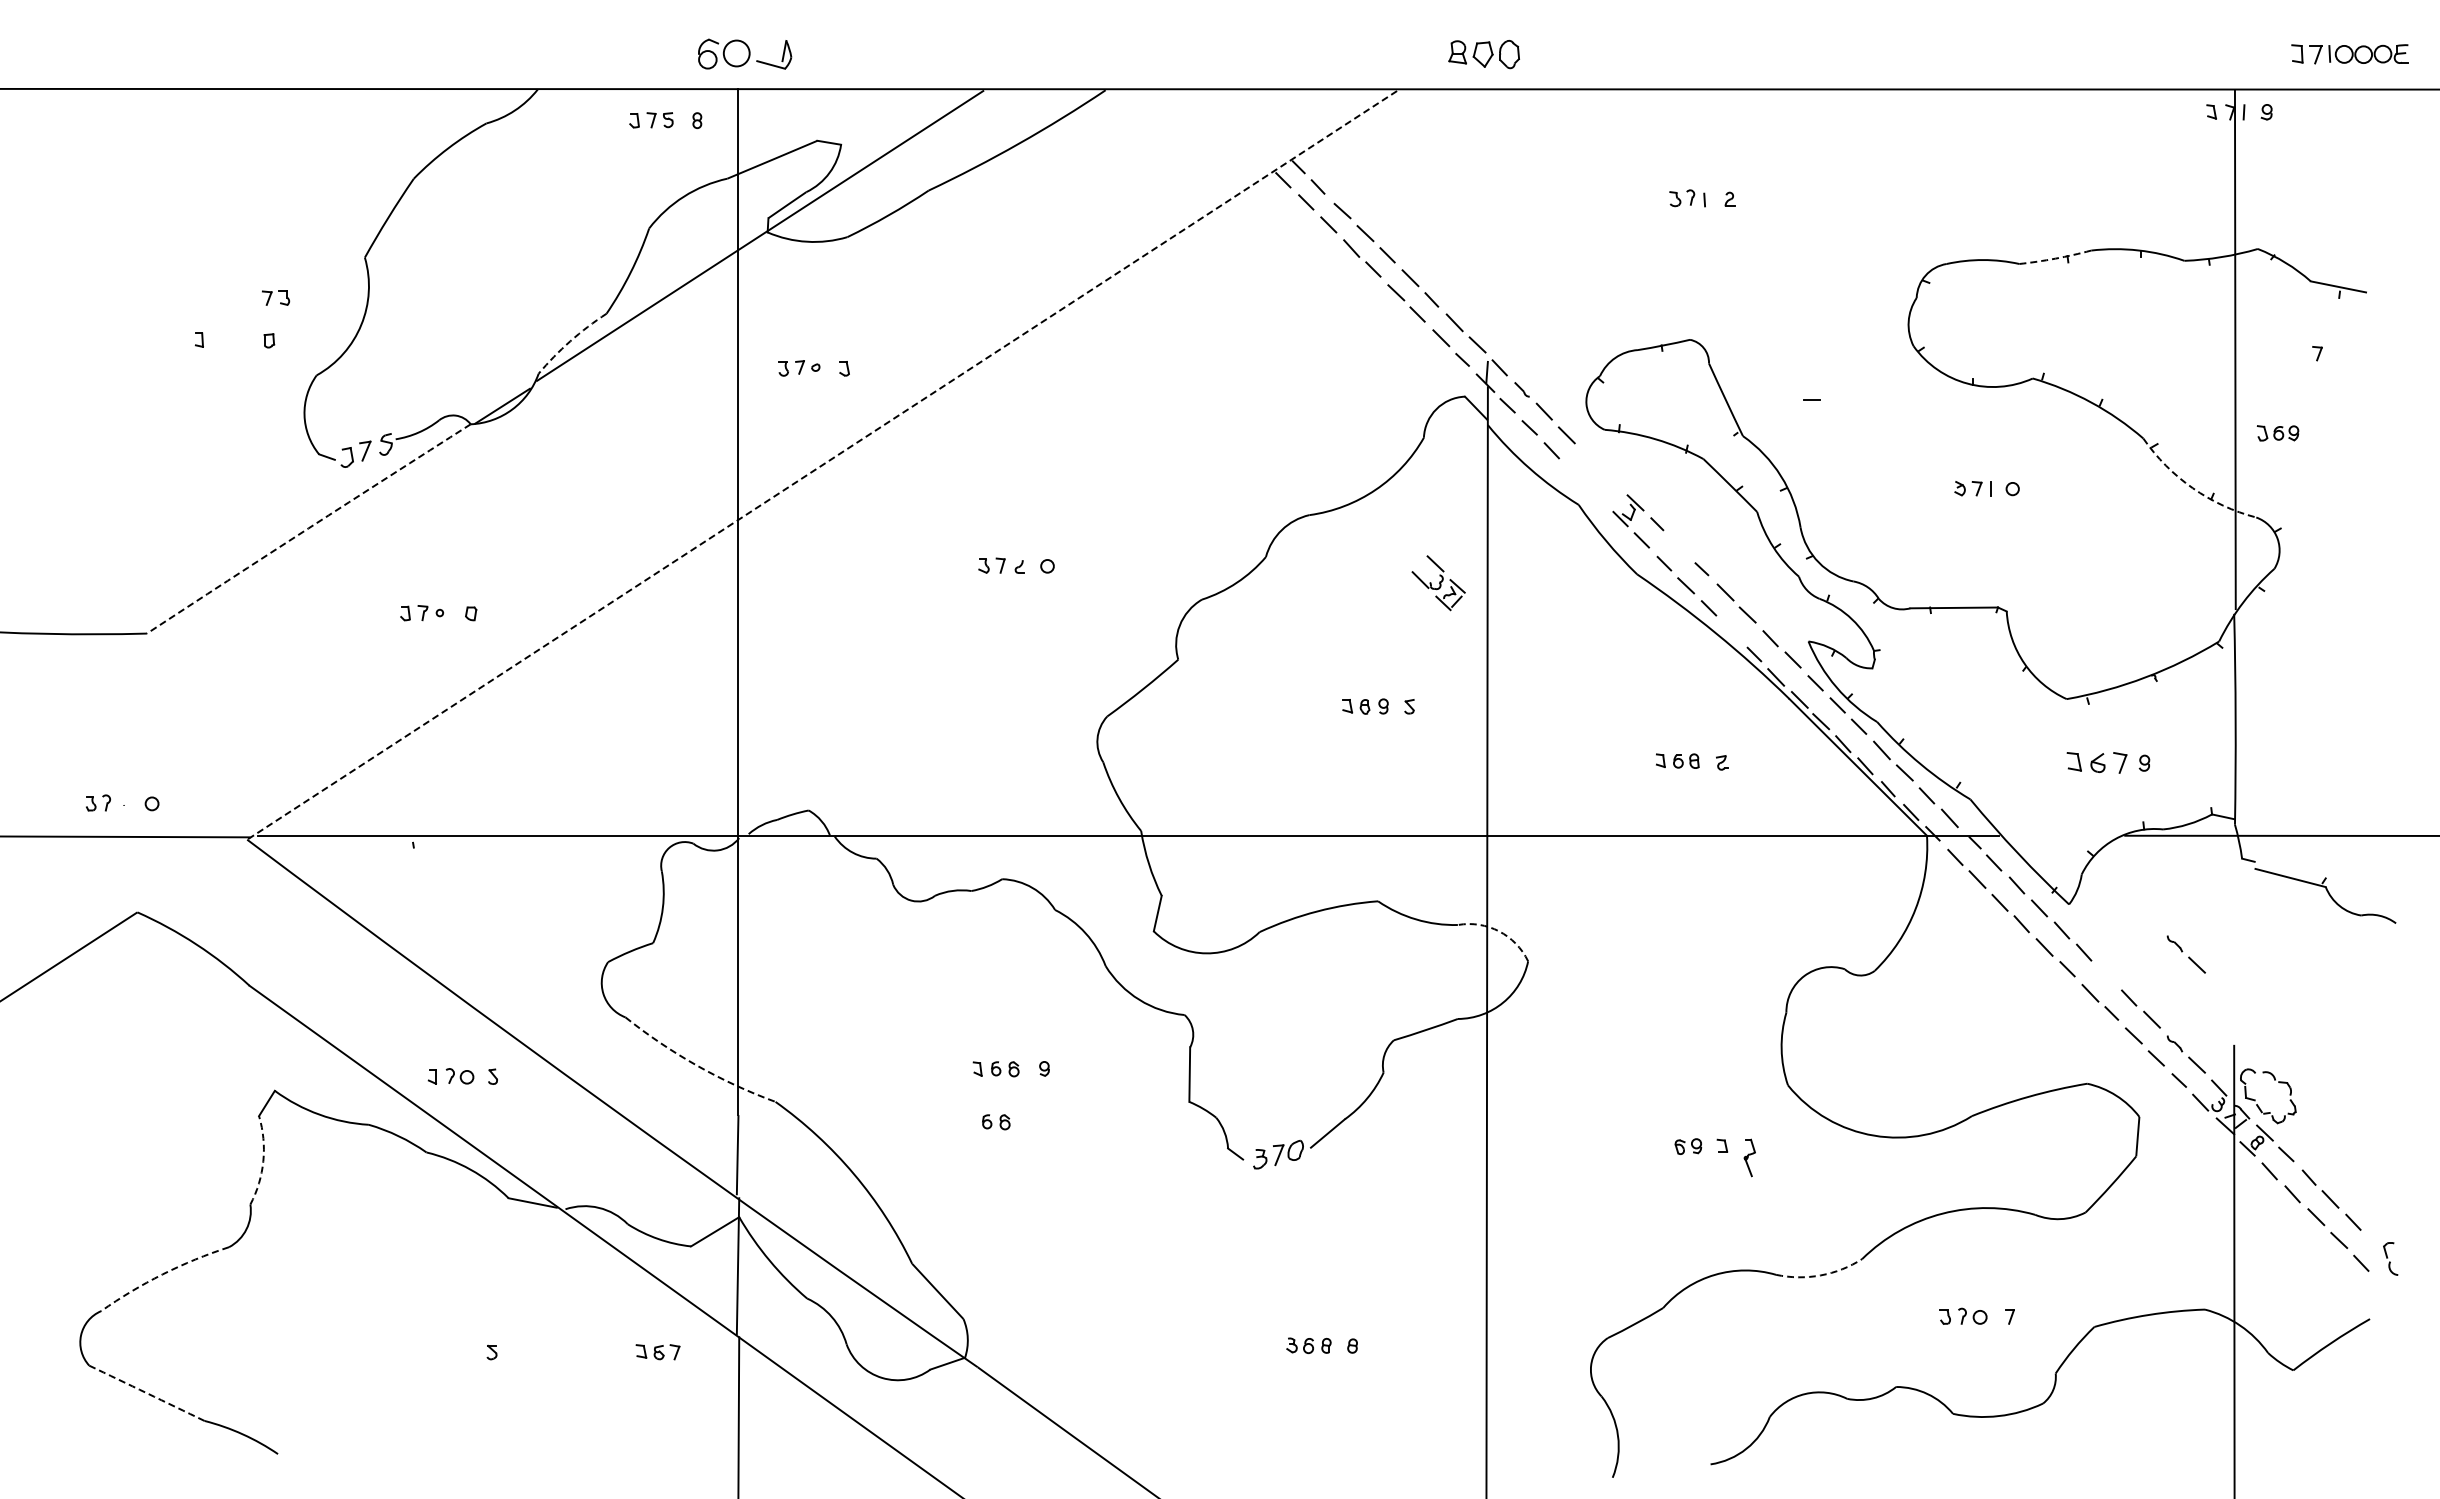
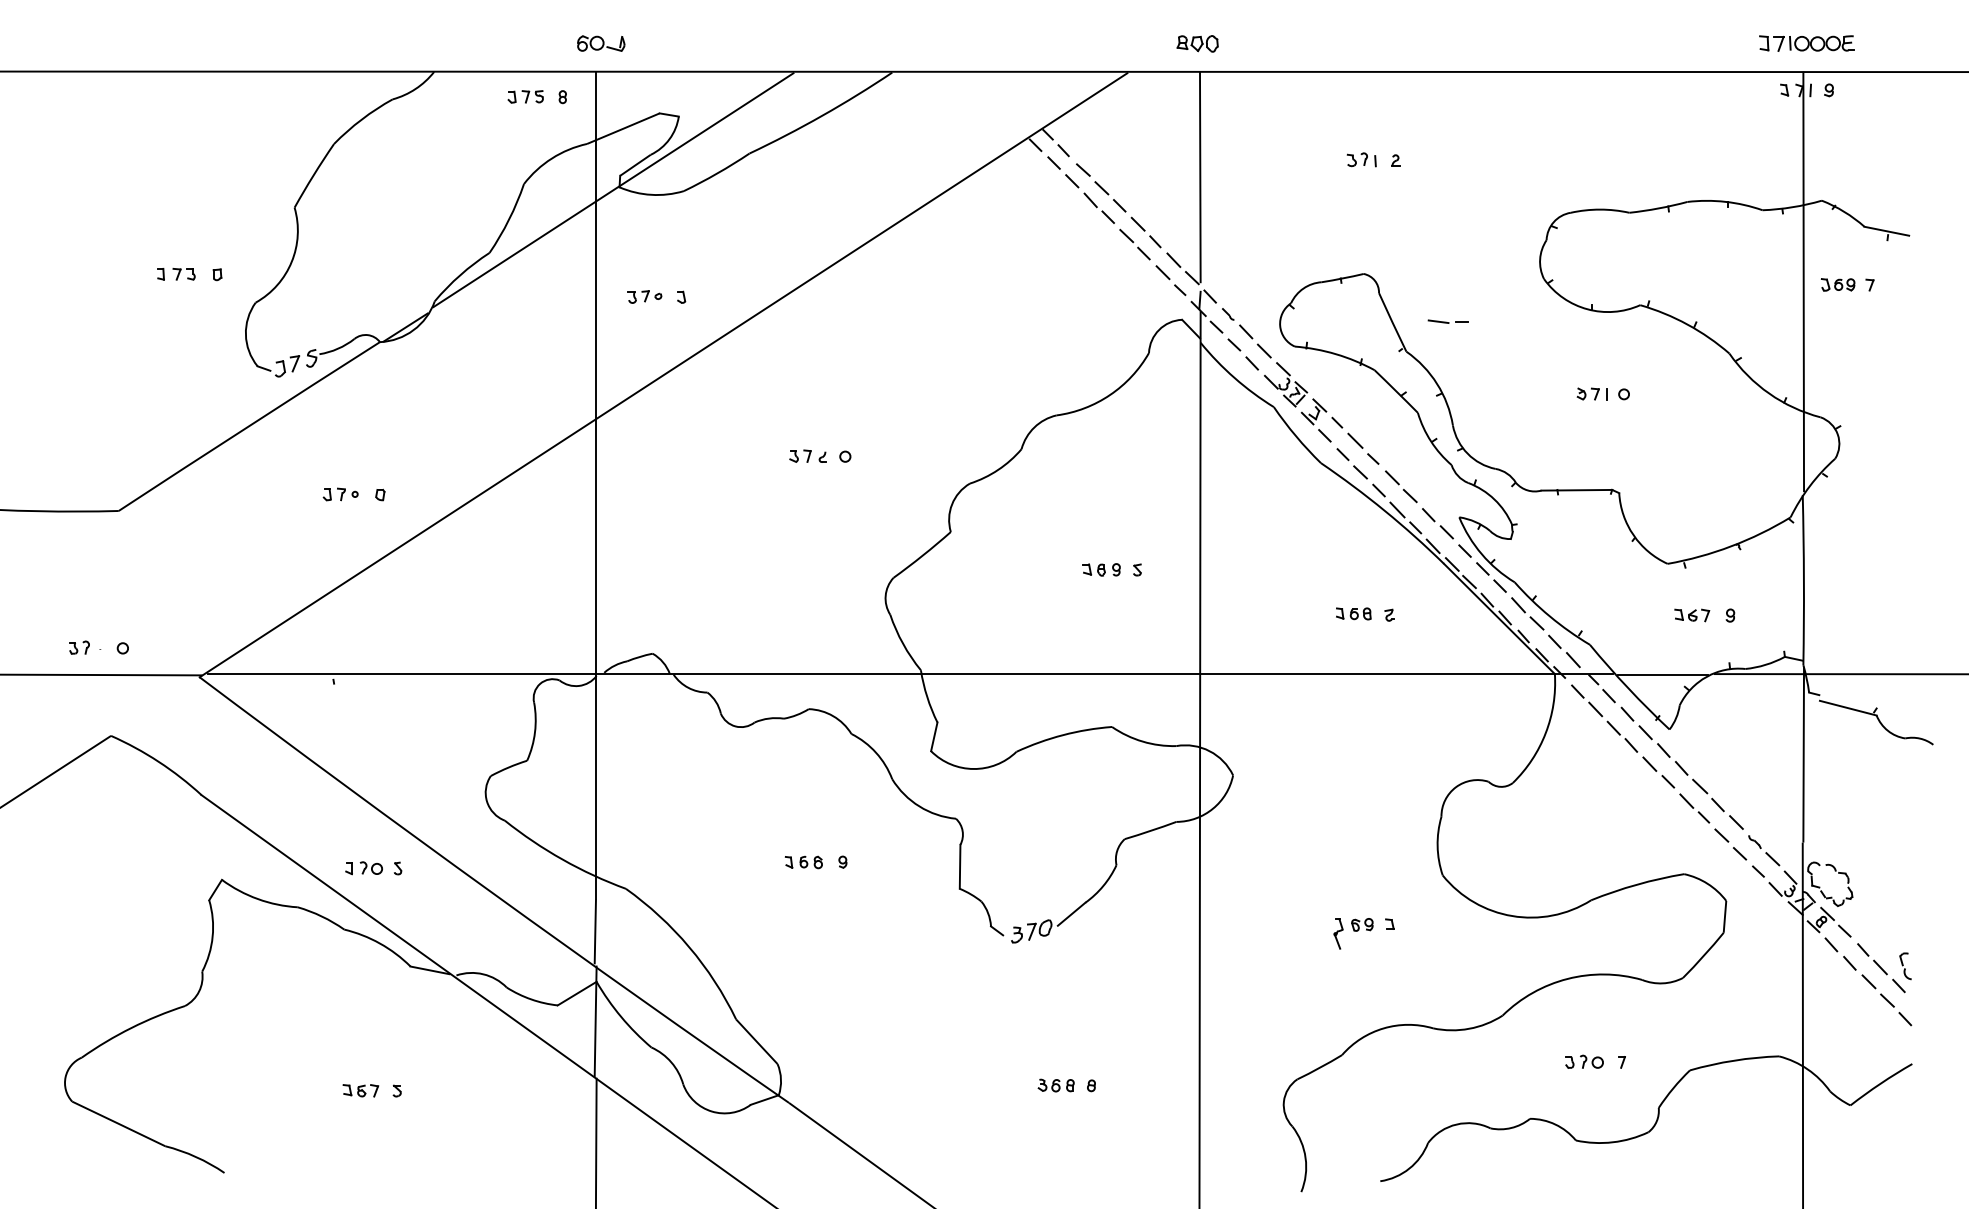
part: (744, 54) -> (600, 43), size x0.62
part: (1484, 54) -> (1197, 43), size x0.71
part: (2349, 54) -> (1806, 43), moved
line: (1487, 219) -> (1200, 176), added
arc: (2055, 258) -> (1658, 208), dashed -> solid
part: (276, 297) -> (184, 273), moved
arc: (570, 341) -> (460, 275), dashed -> solid
line: (1782, 398) -> (1438, 321), added
part: (2277, 433) -> (1837, 285), moved
line: (821, 465) -> (662, 375), dashed -> solid
arc: (2192, 488) -> (1769, 393), dashed -> solid
arc: (308, 528) -> (249, 426), dashed -> solid
line: (1679, 546) -> (1355, 440), added
part: (1438, 583) -> (1285, 385), moved
line: (1731, 632) -> (1397, 510), added
part: (2097, 763) -> (1692, 615), size x0.71
line: (2060, 837) -> (1662, 675), added
arc: (1499, 931) -> (1210, 751), dashed -> solid
line: (2234, 935) -> (1802, 754), added
part: (2185, 954) -> (1763, 769), removed
line: (2106, 974) -> (1699, 786), added
arc: (697, 1065) -> (562, 859), dashed -> solid
part: (996, 1122) -> (804, 905), removed
part: (1749, 1157) -> (1338, 933), moved
arc: (263, 1161) -> (212, 936), dashed -> solid
part: (2390, 1258) -> (1905, 965), moved
arc: (162, 1274) -> (131, 1028), dashed -> solid
arc: (1820, 1275) -> (1468, 1028), dashed -> solid
part: (657, 1352) -> (360, 1091), moved
arc: (146, 1393) -> (118, 1124), dashed -> solid

